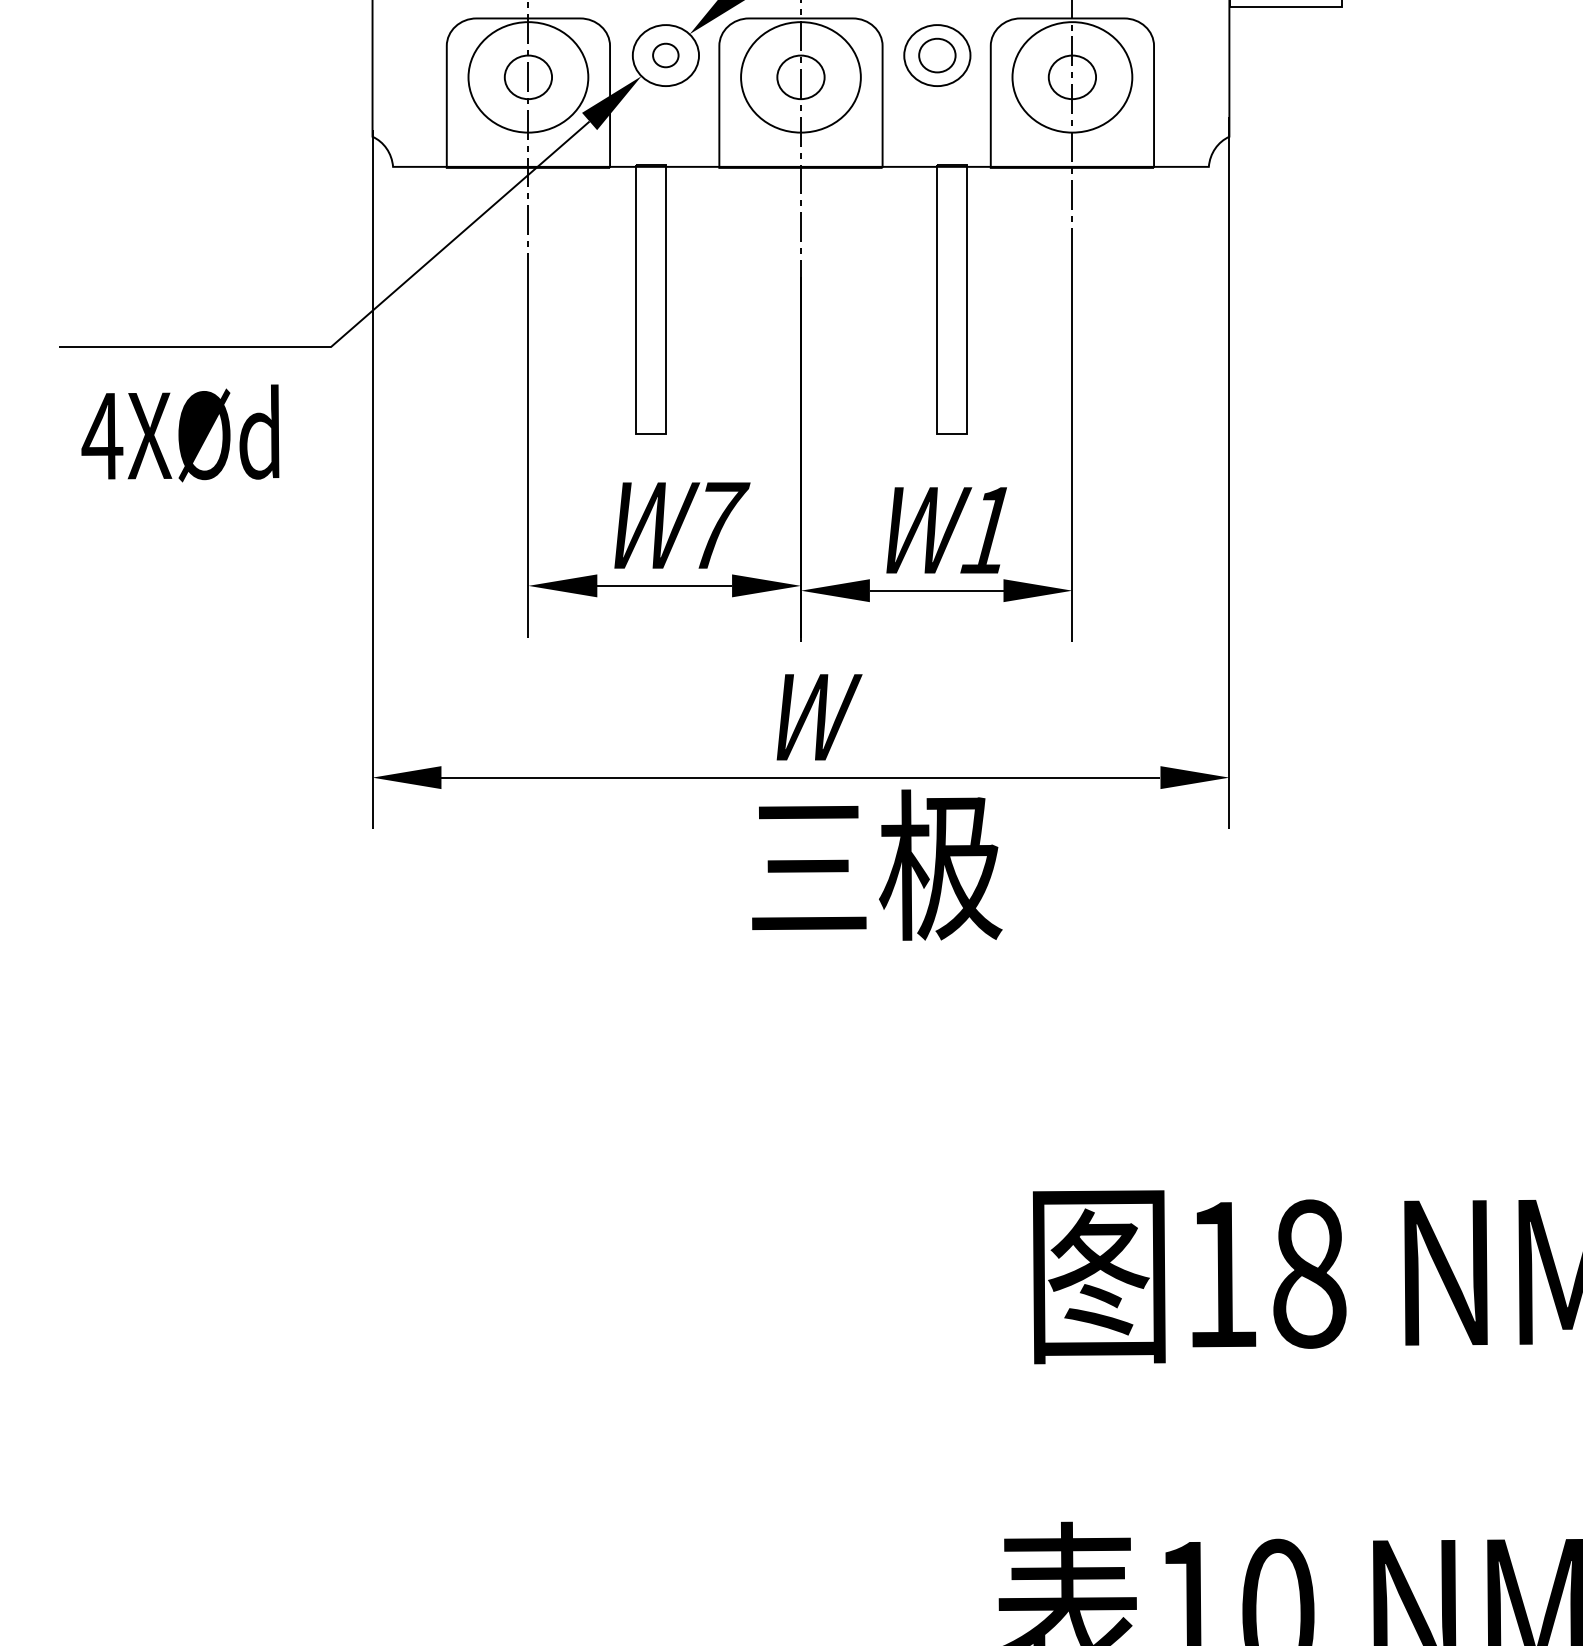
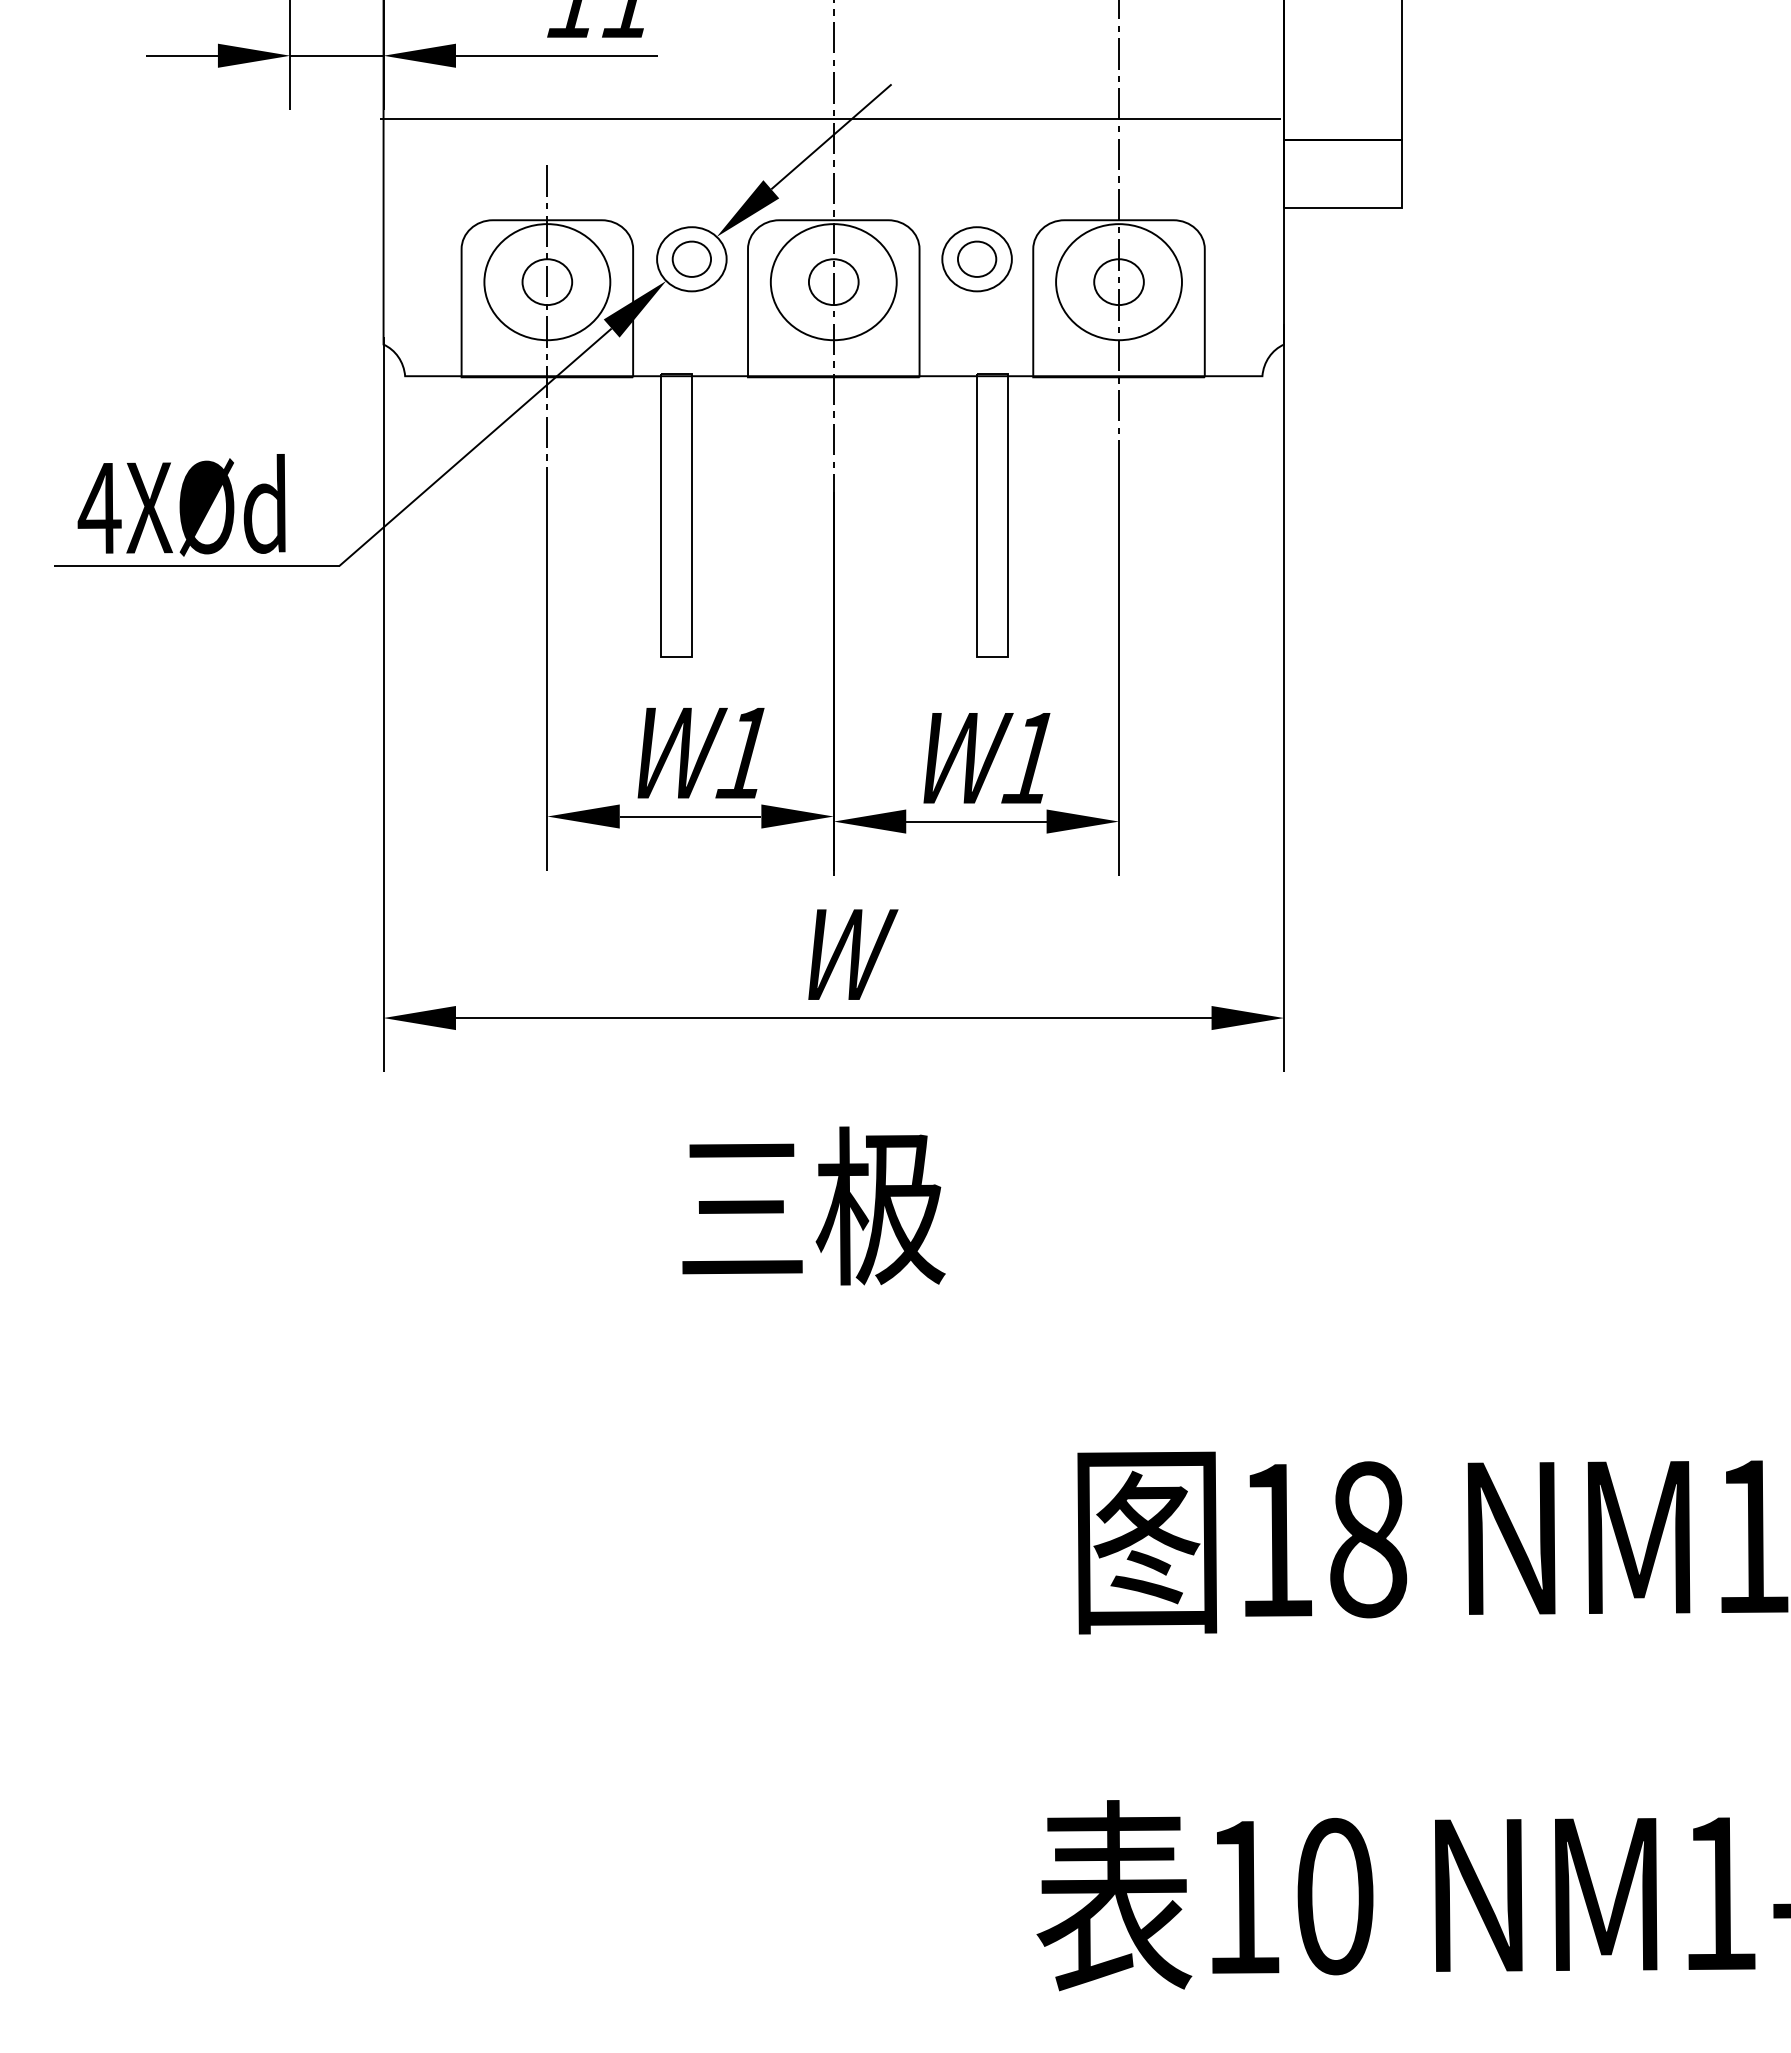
part: (665, 54) -> (691, 258), size x1.43
text: (180, 433) -> (181, 505), moved
text: (718, 524) -> (747, 752), W7 -> W1
text: (876, 864) -> (813, 1205), moved

